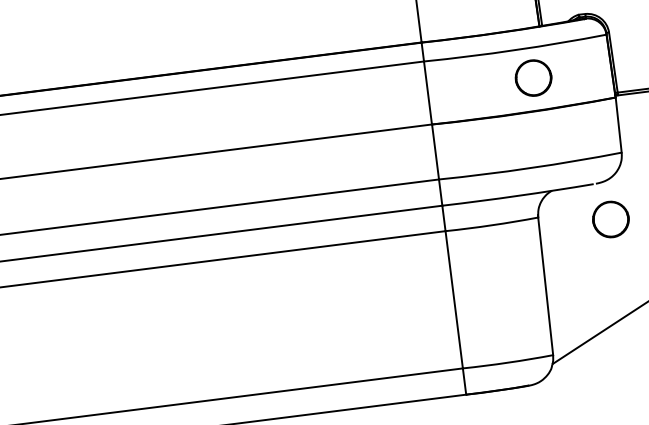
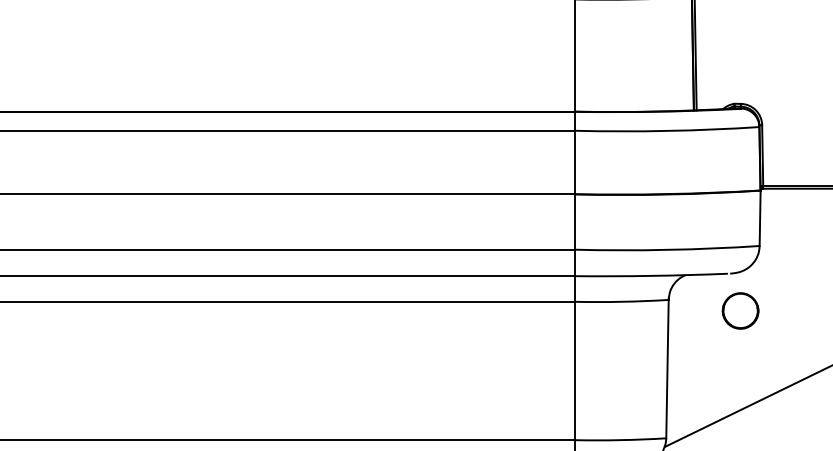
part: (533, 77) -> (681, 160), removed

